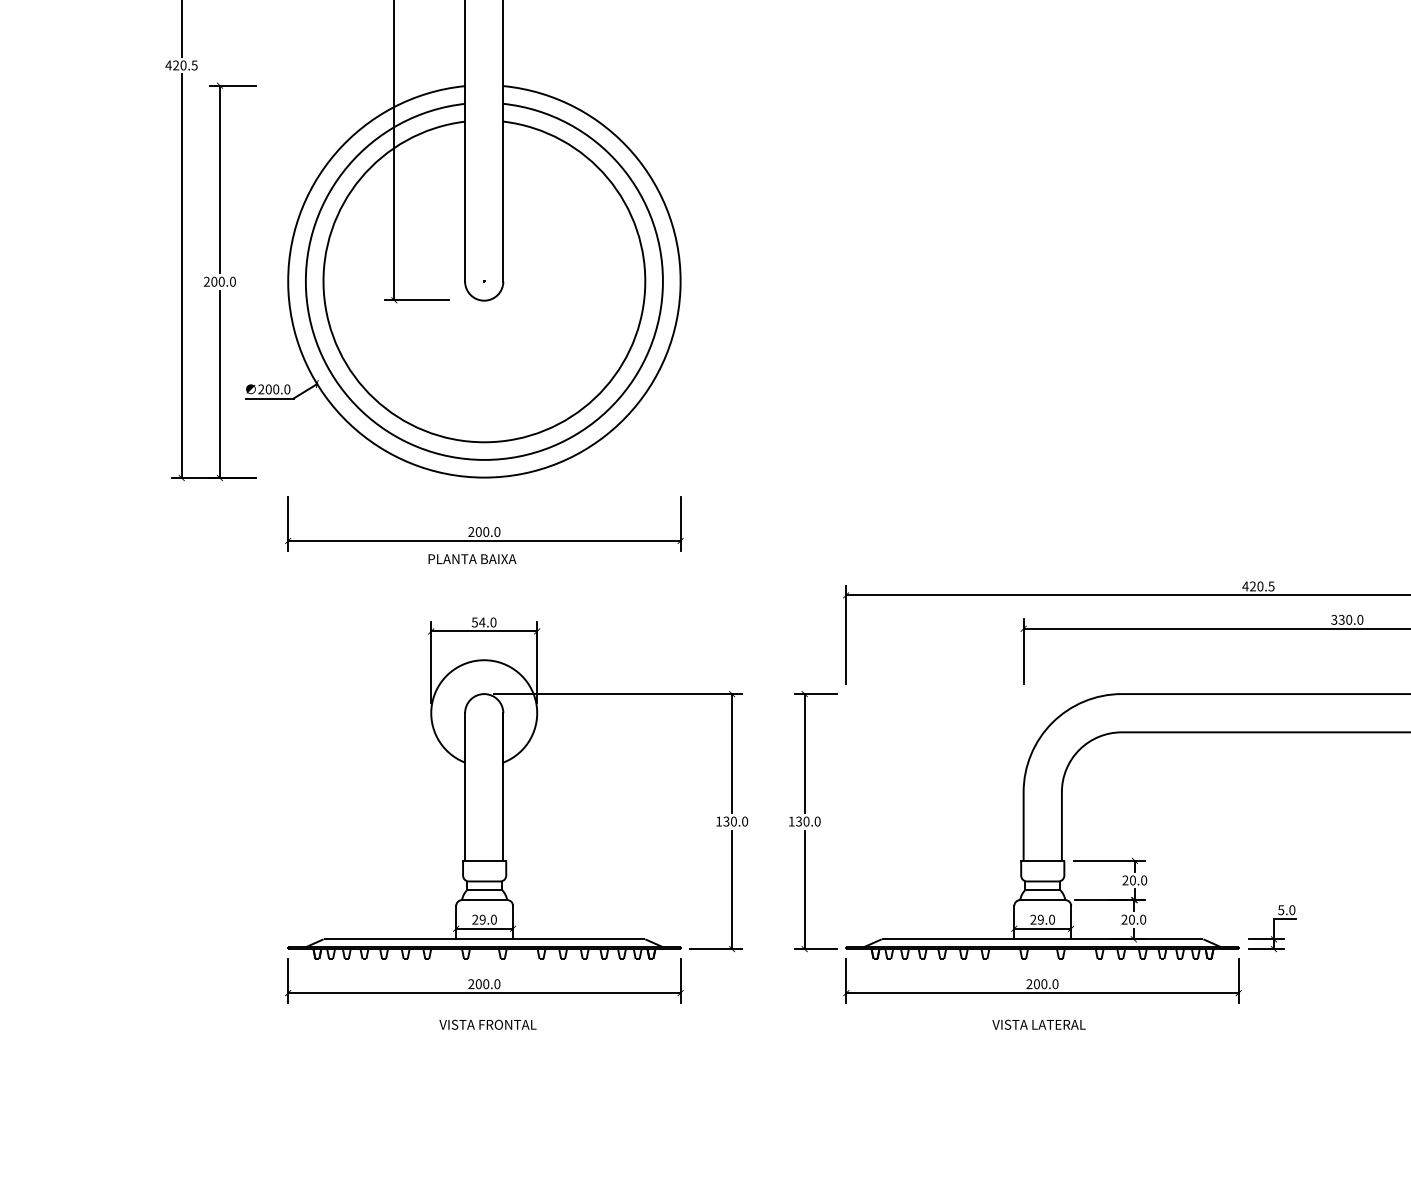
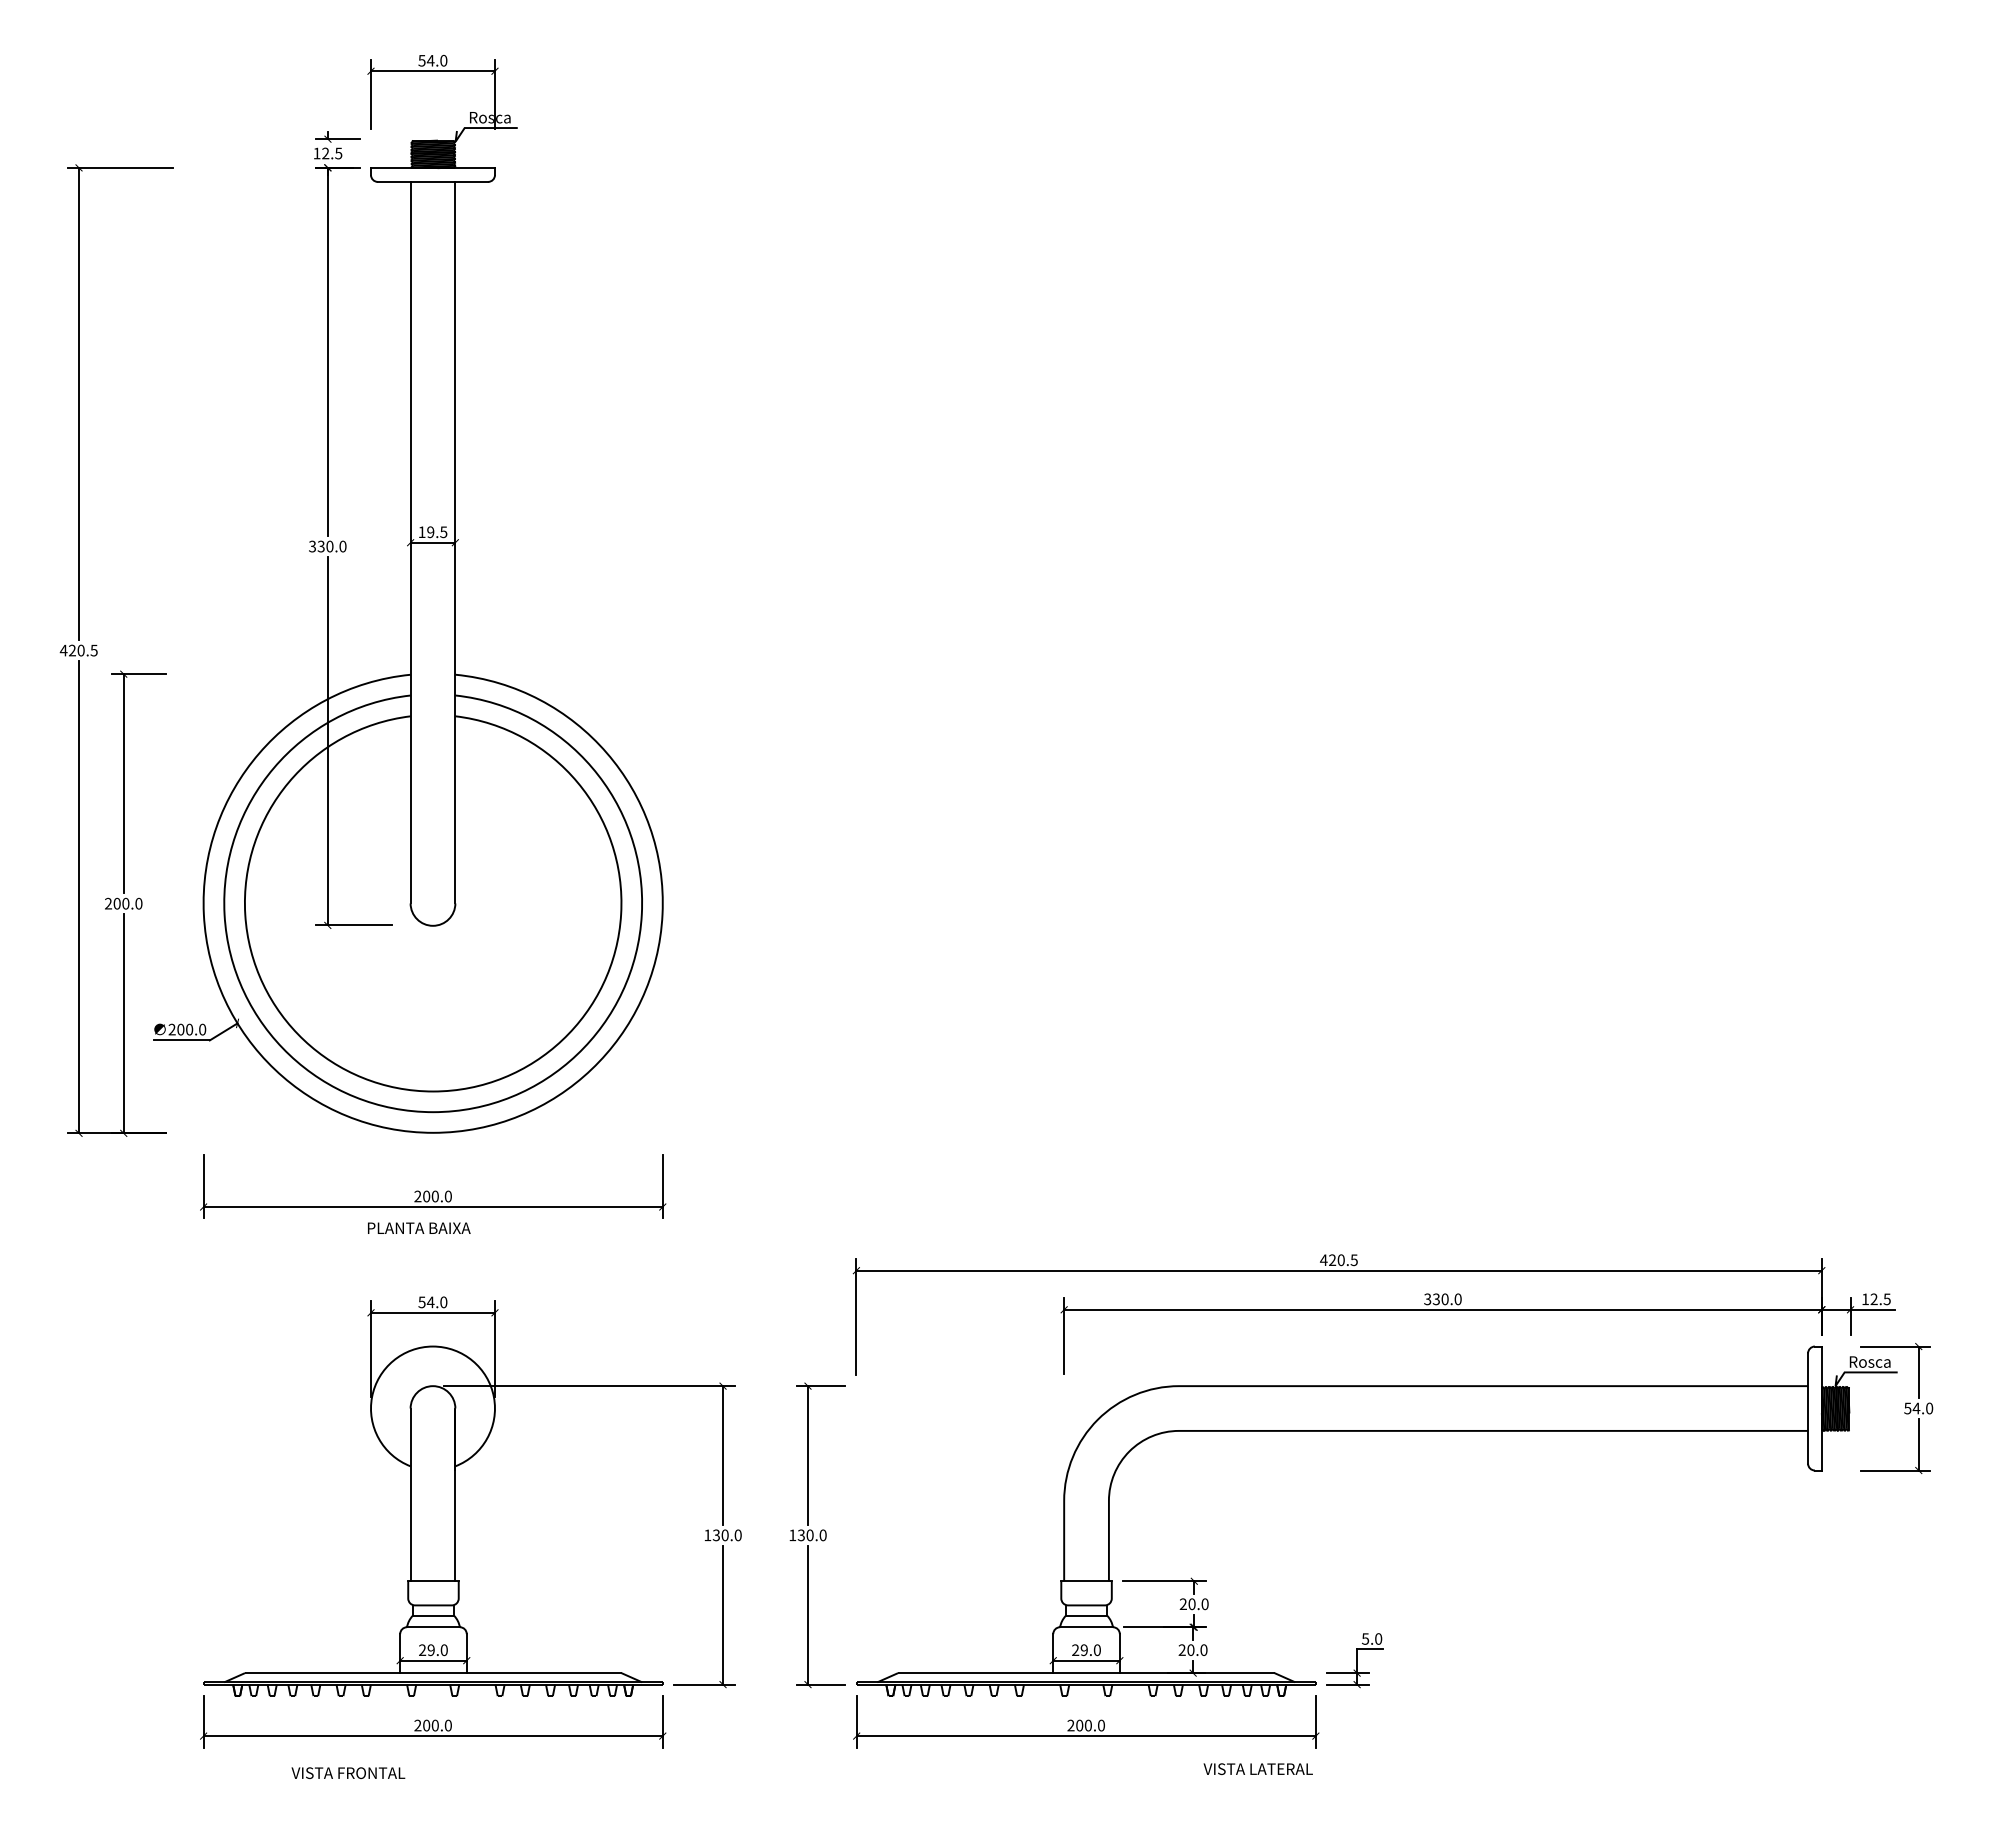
text: (488, 1024) -> (348, 1772), moved
text: (1038, 1024) -> (1257, 1768), moved

